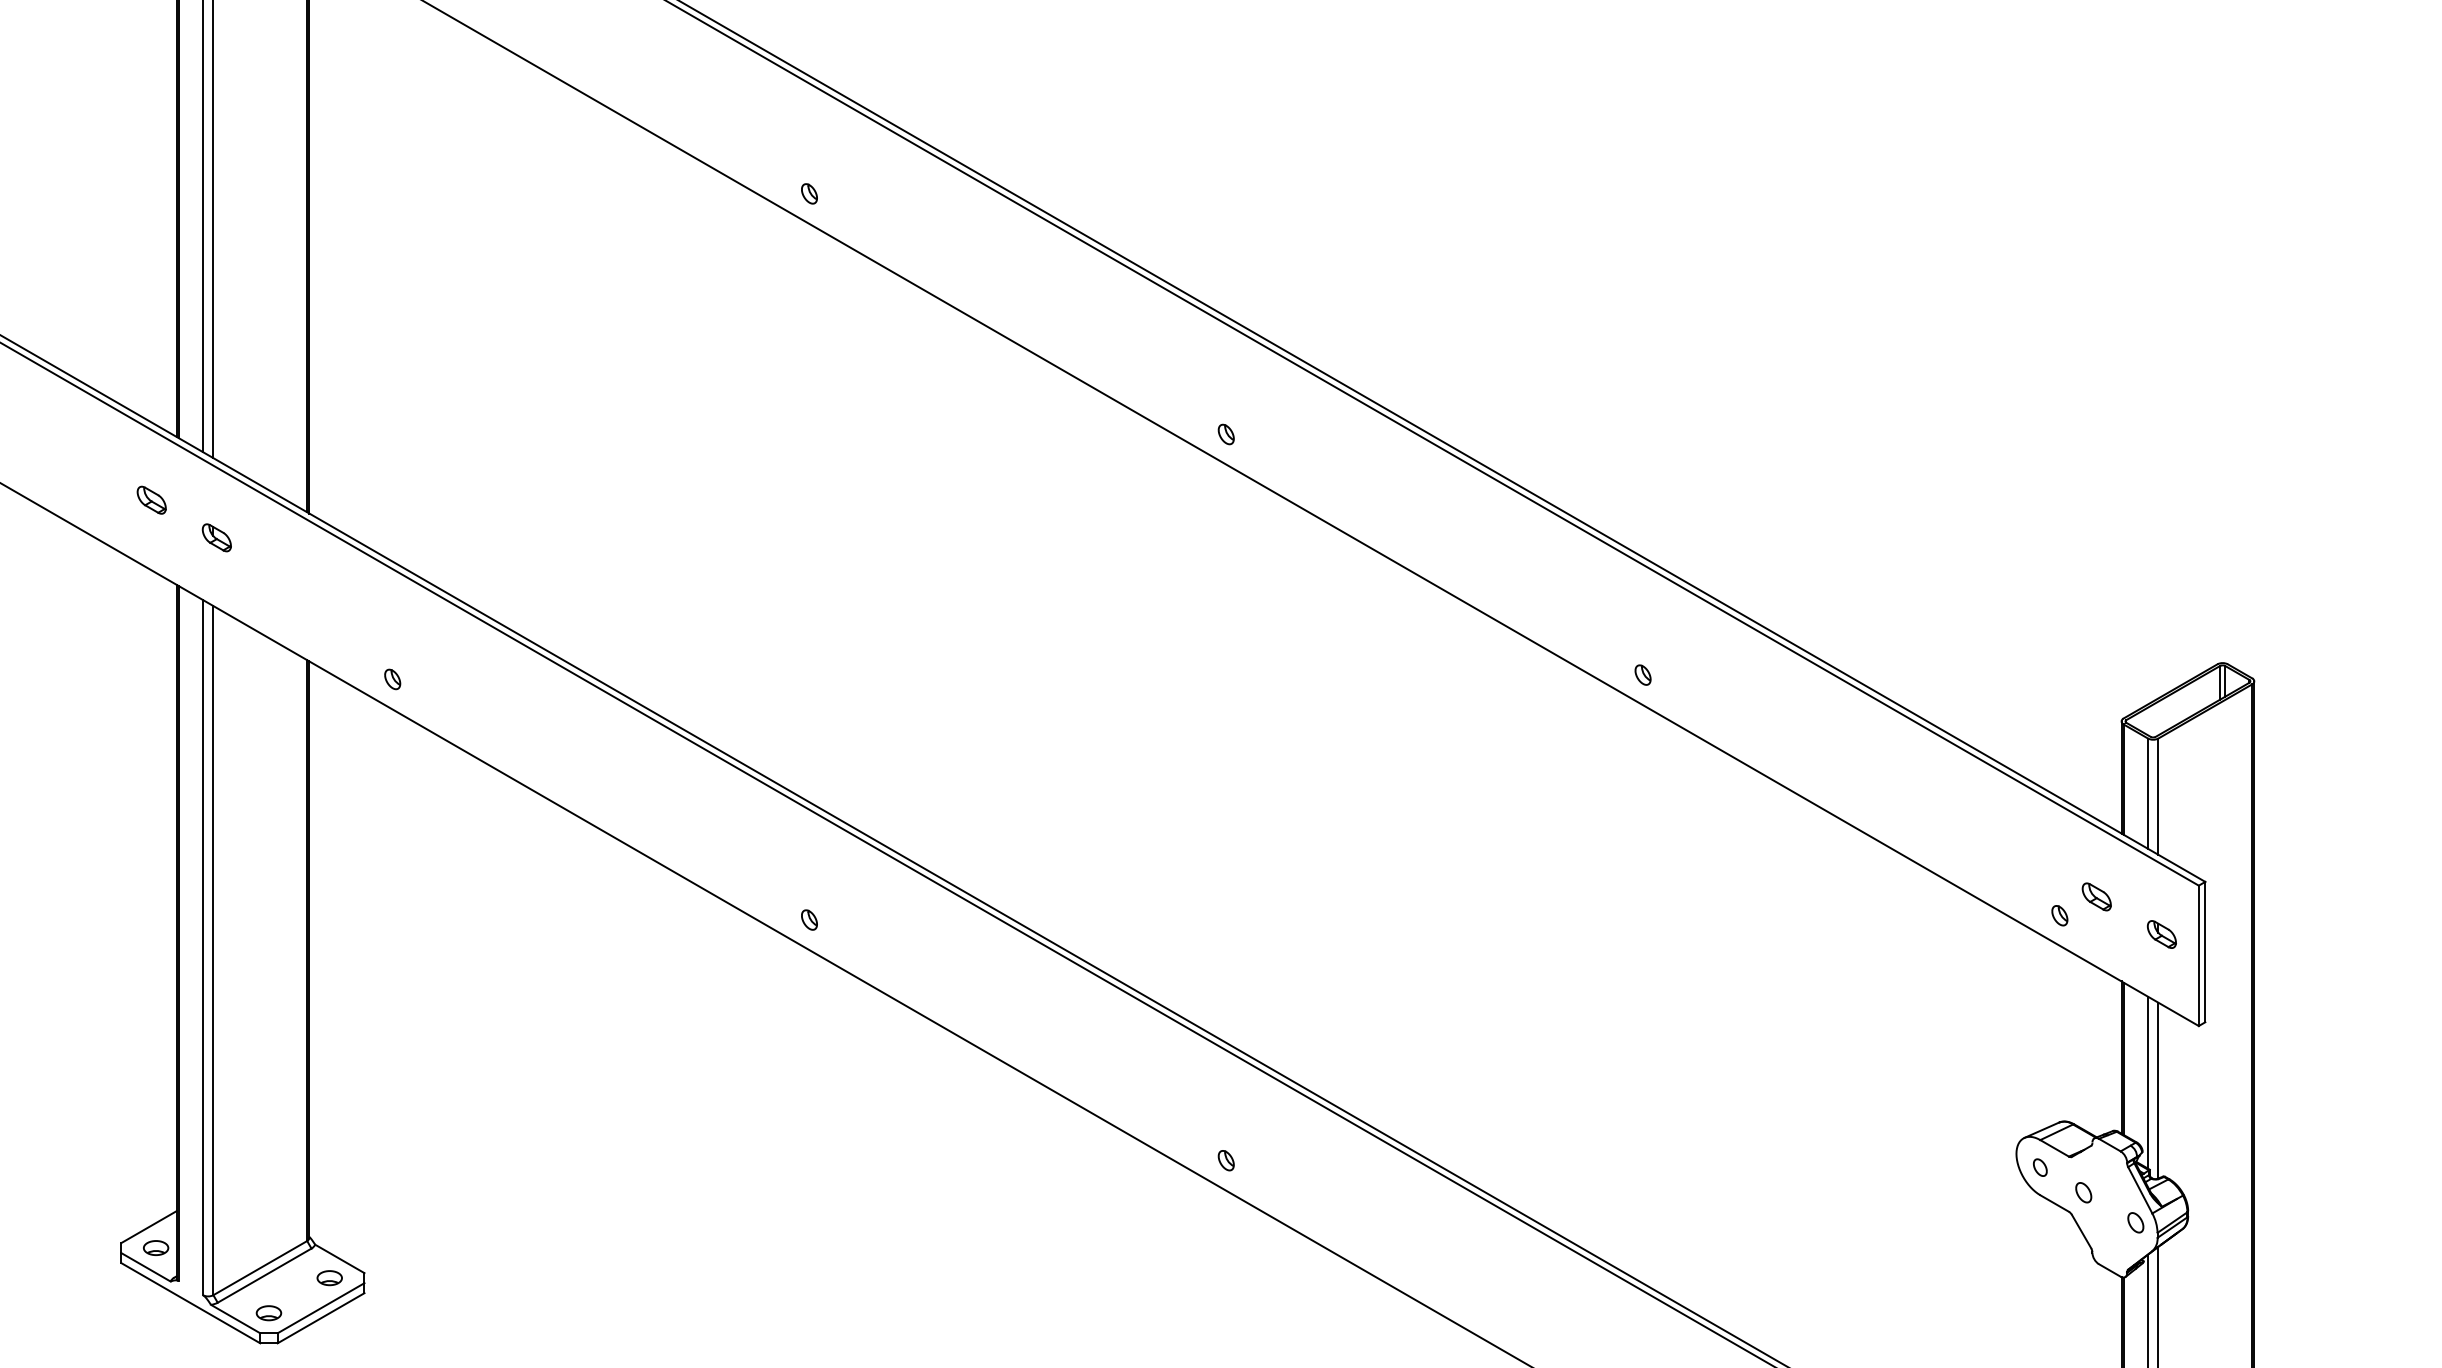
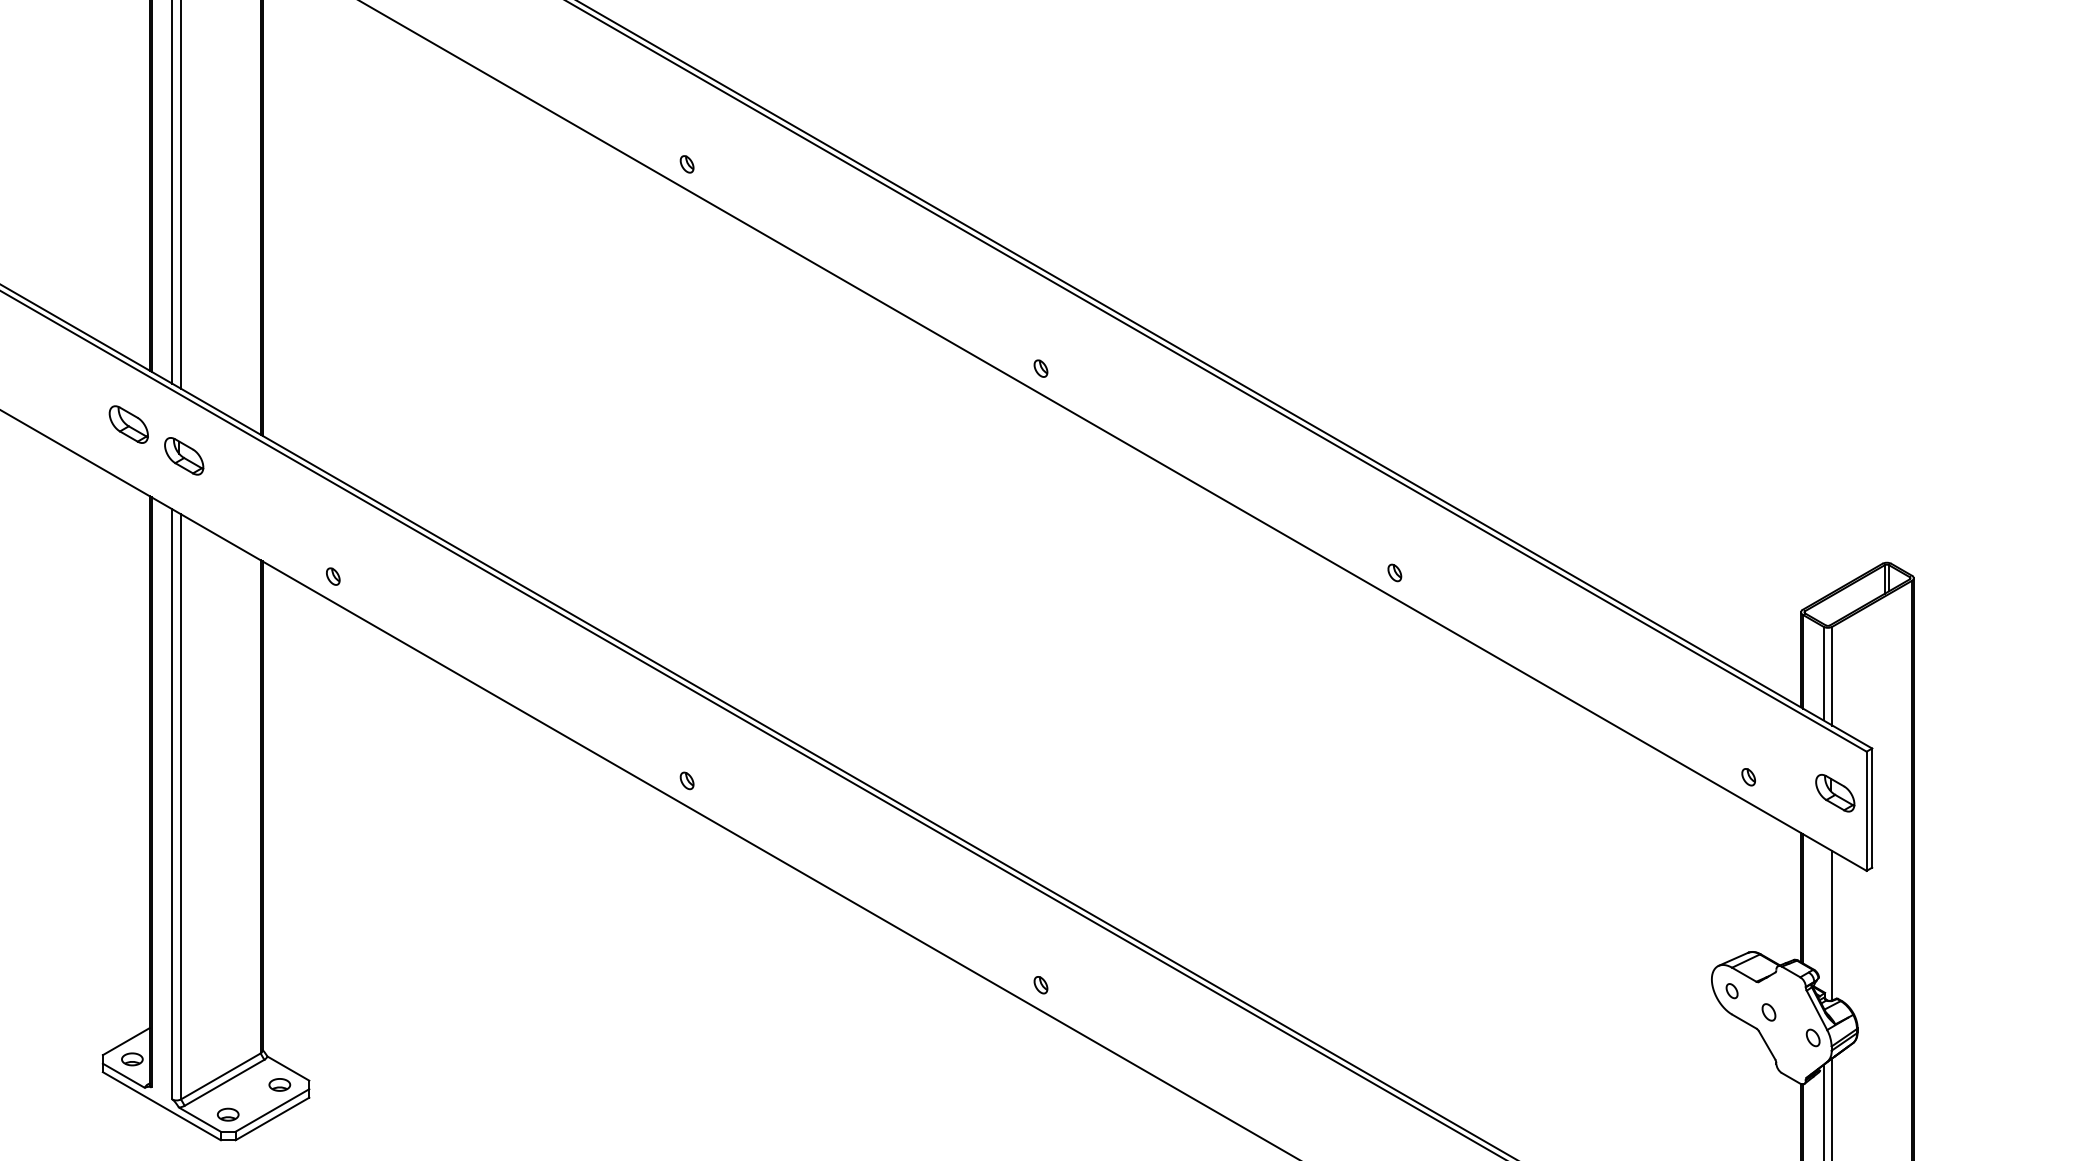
part: (151, 499) -> (128, 423), size x1.6
part: (216, 537) -> (183, 456), size x1.6
part: (2096, 896) -> (1779, 760), removed
part: (2161, 934) -> (1834, 793), size x1.6
line: (2148, 1082) -> (1823, 918), removed

